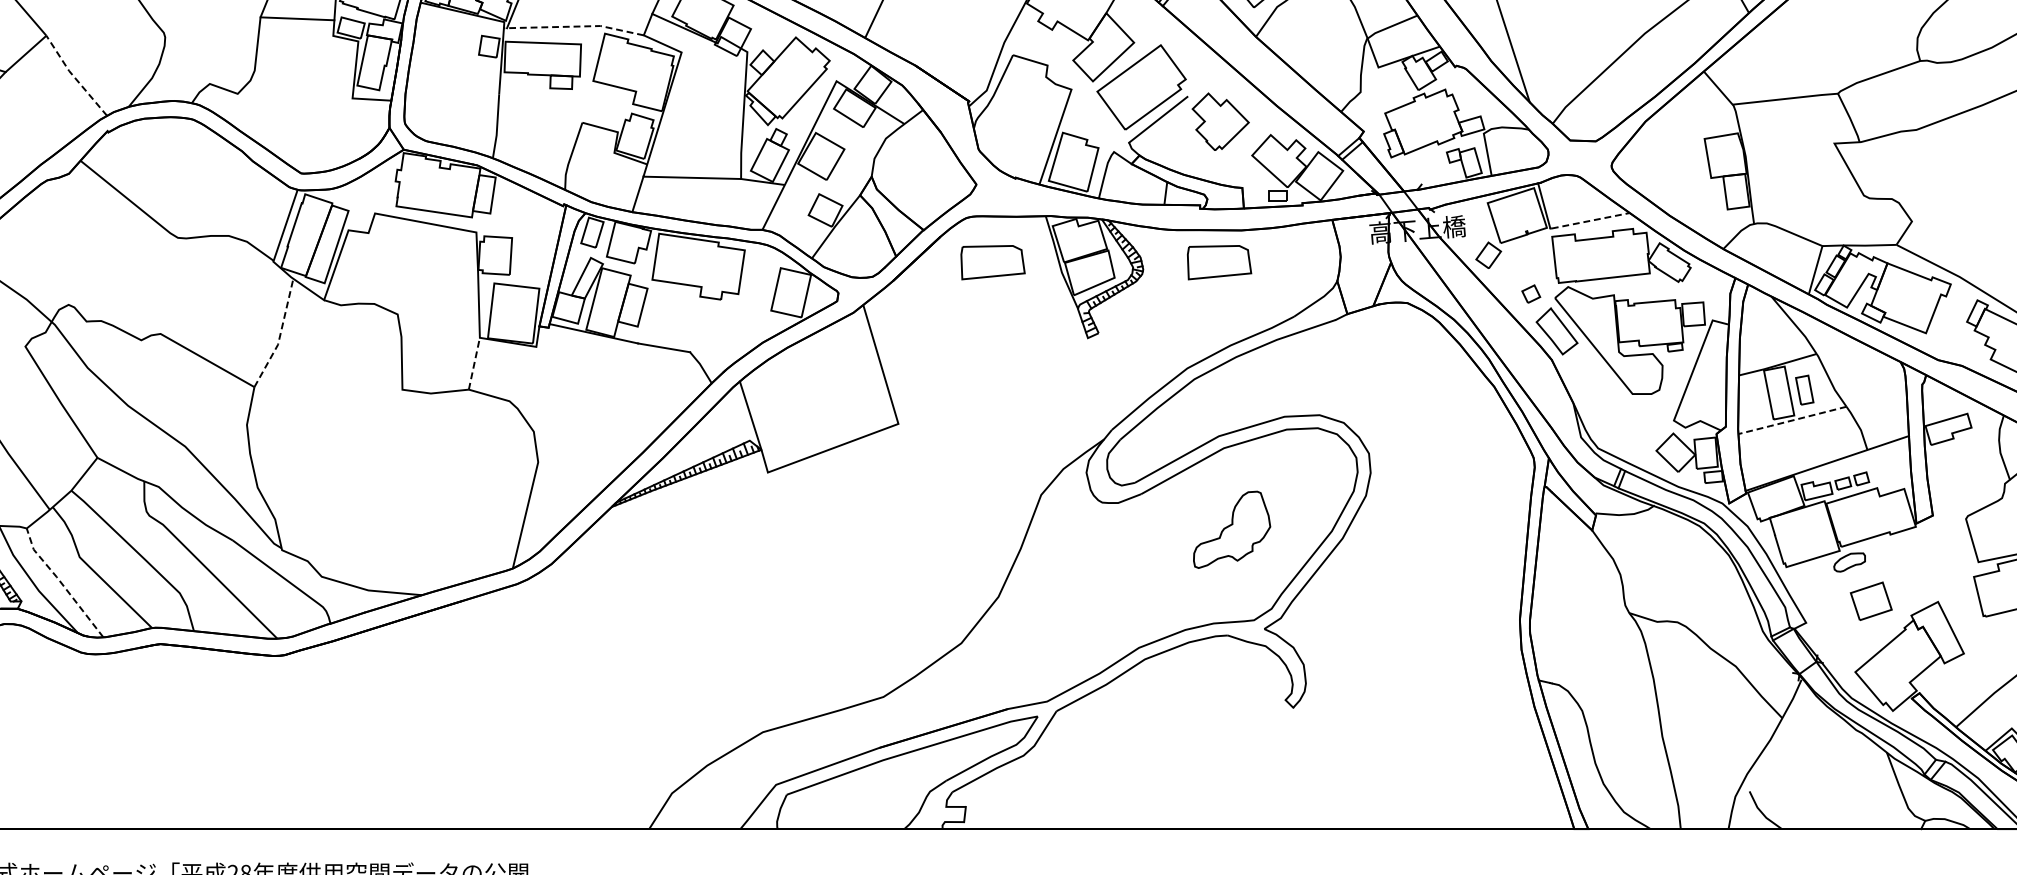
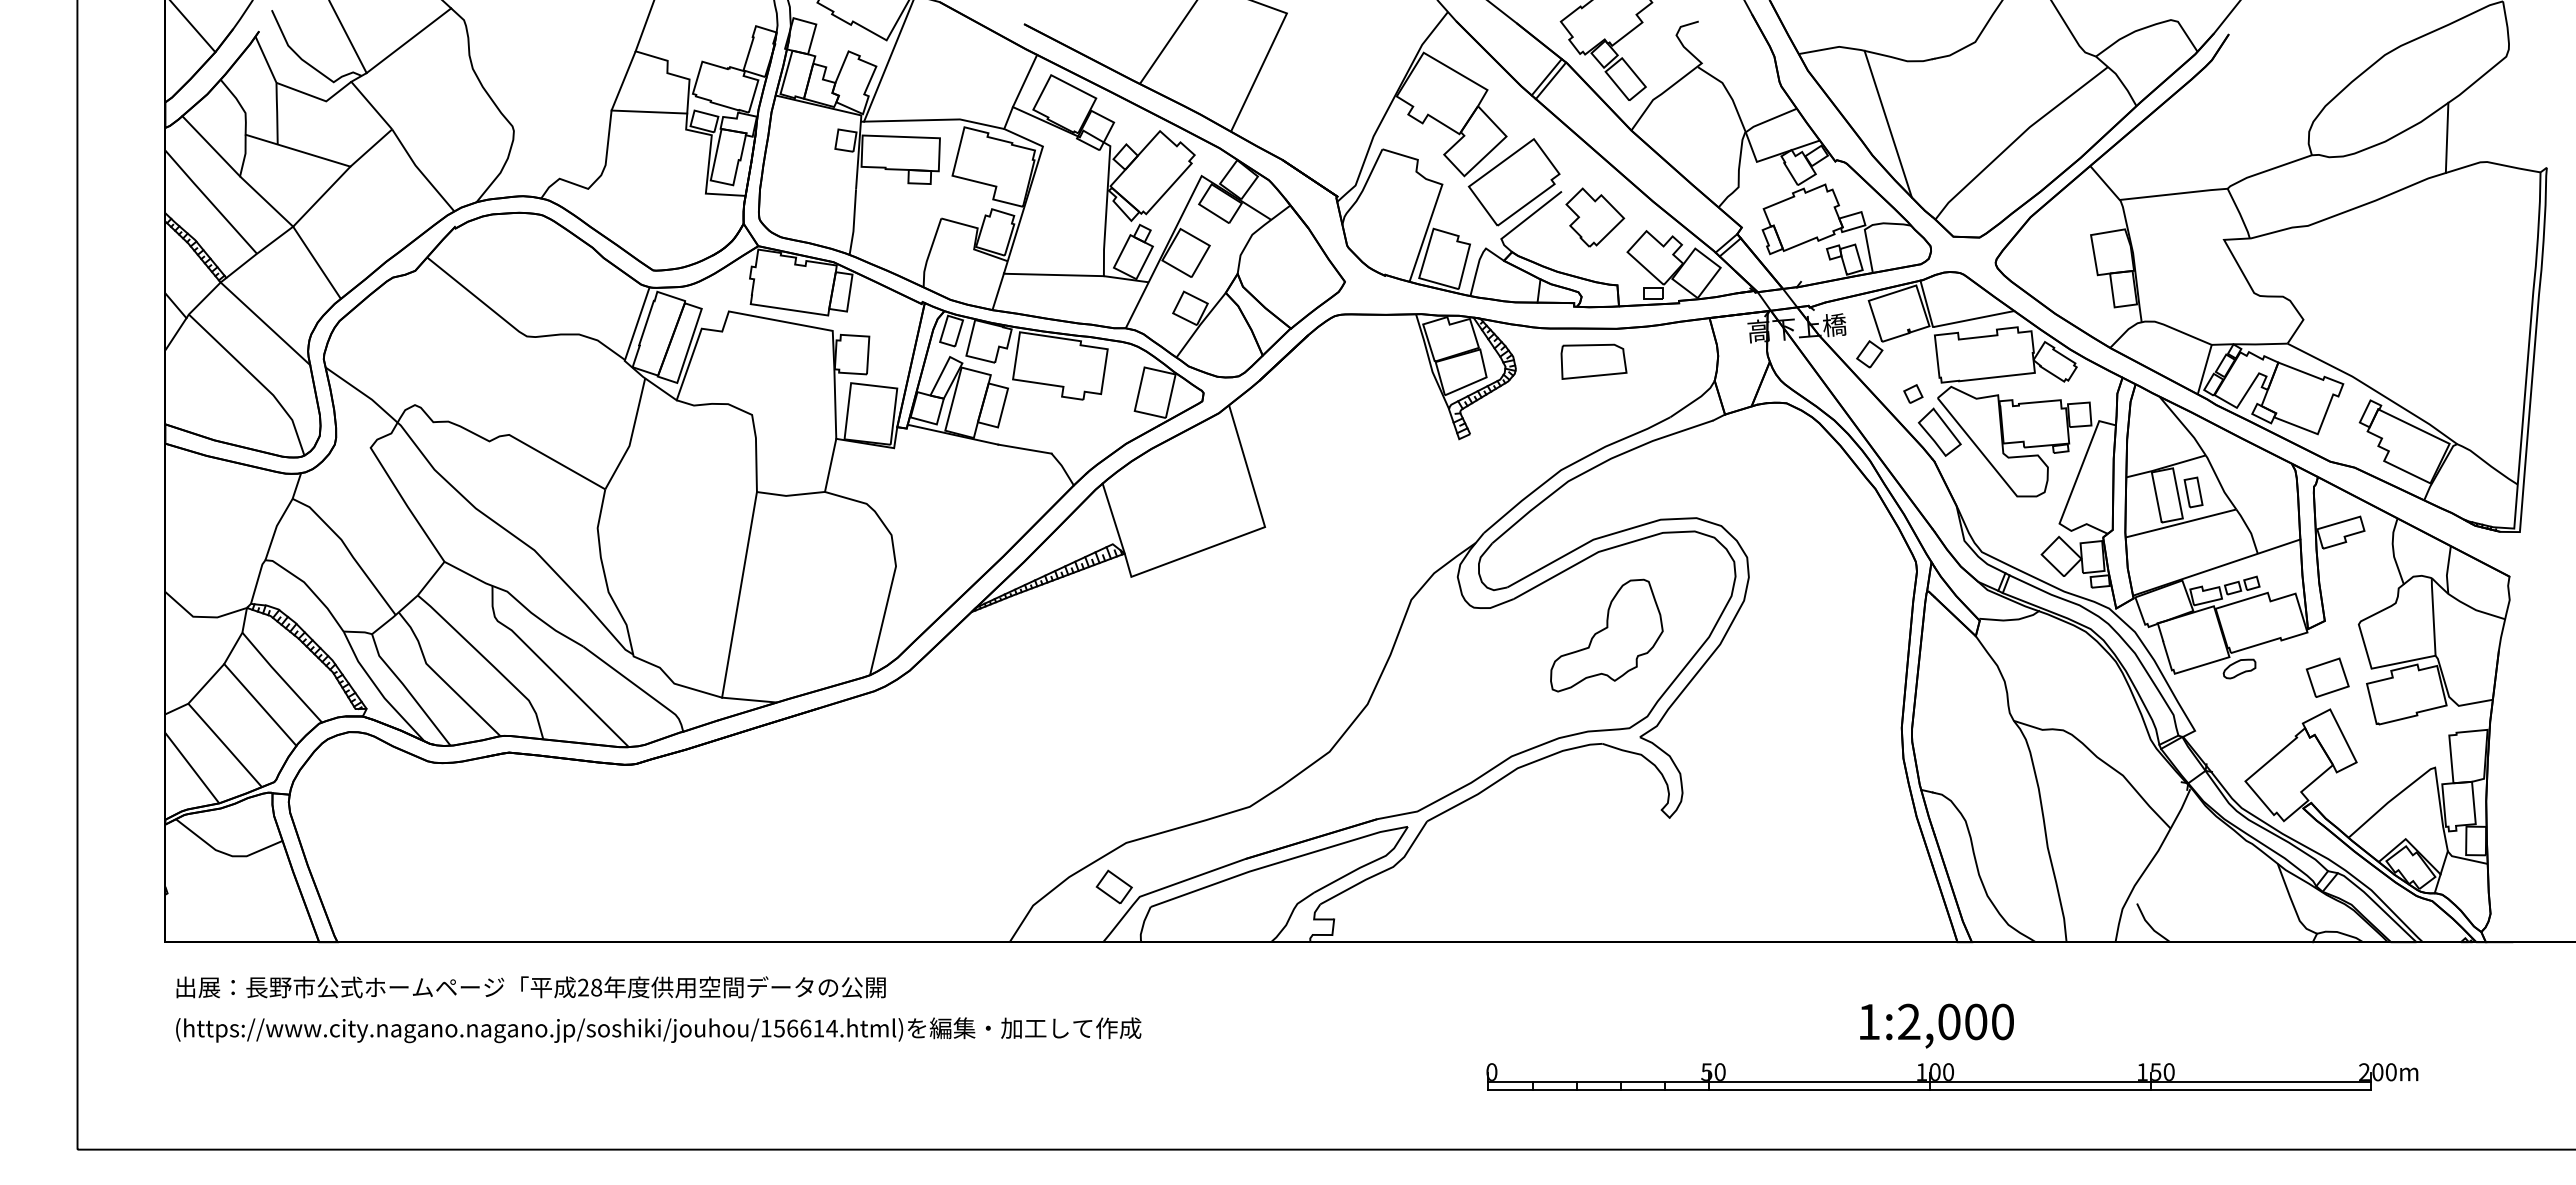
line: (574, 27) -> (933, 120), dashed -> solid
line: (74, 76) -> (420, 171), dashed -> solid
line: (1590, 220) -> (1974, 318), dashed -> solid
part: (992, 262) -> (1361, 361), removed
line: (279, 335) -> (631, 436), dashed -> solid
line: (474, 362) -> (830, 464), dashed -> solid
line: (1791, 420) -> (2180, 523), dashed -> solid
line: (385, 489) -> (739, 594), added
part: (1231, 529) -> (1606, 635), size x1.43
line: (61, 583) -> (407, 690), dashed -> solid
part: (1871, 601) -> (2327, 677), moved
part: (750, 774) -> (1113, 886), added

